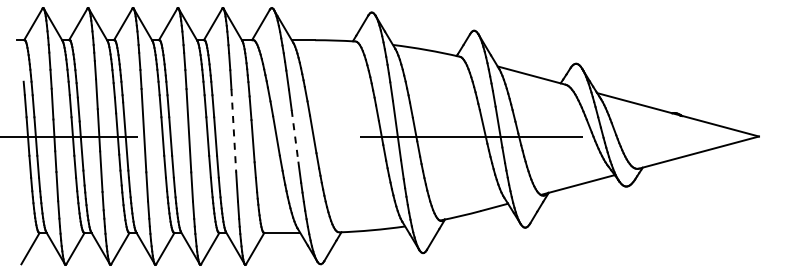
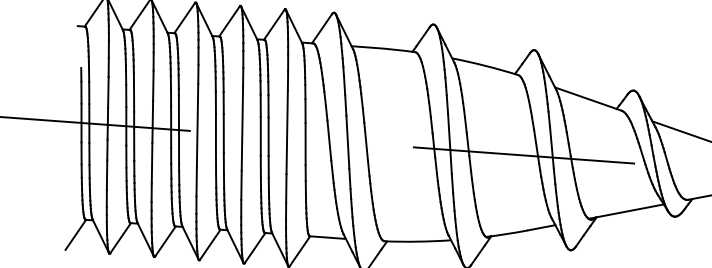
line: (233, 130) -> (286, 132), dashed -> solid
line: (295, 136) -> (348, 142), dashed -> solid

